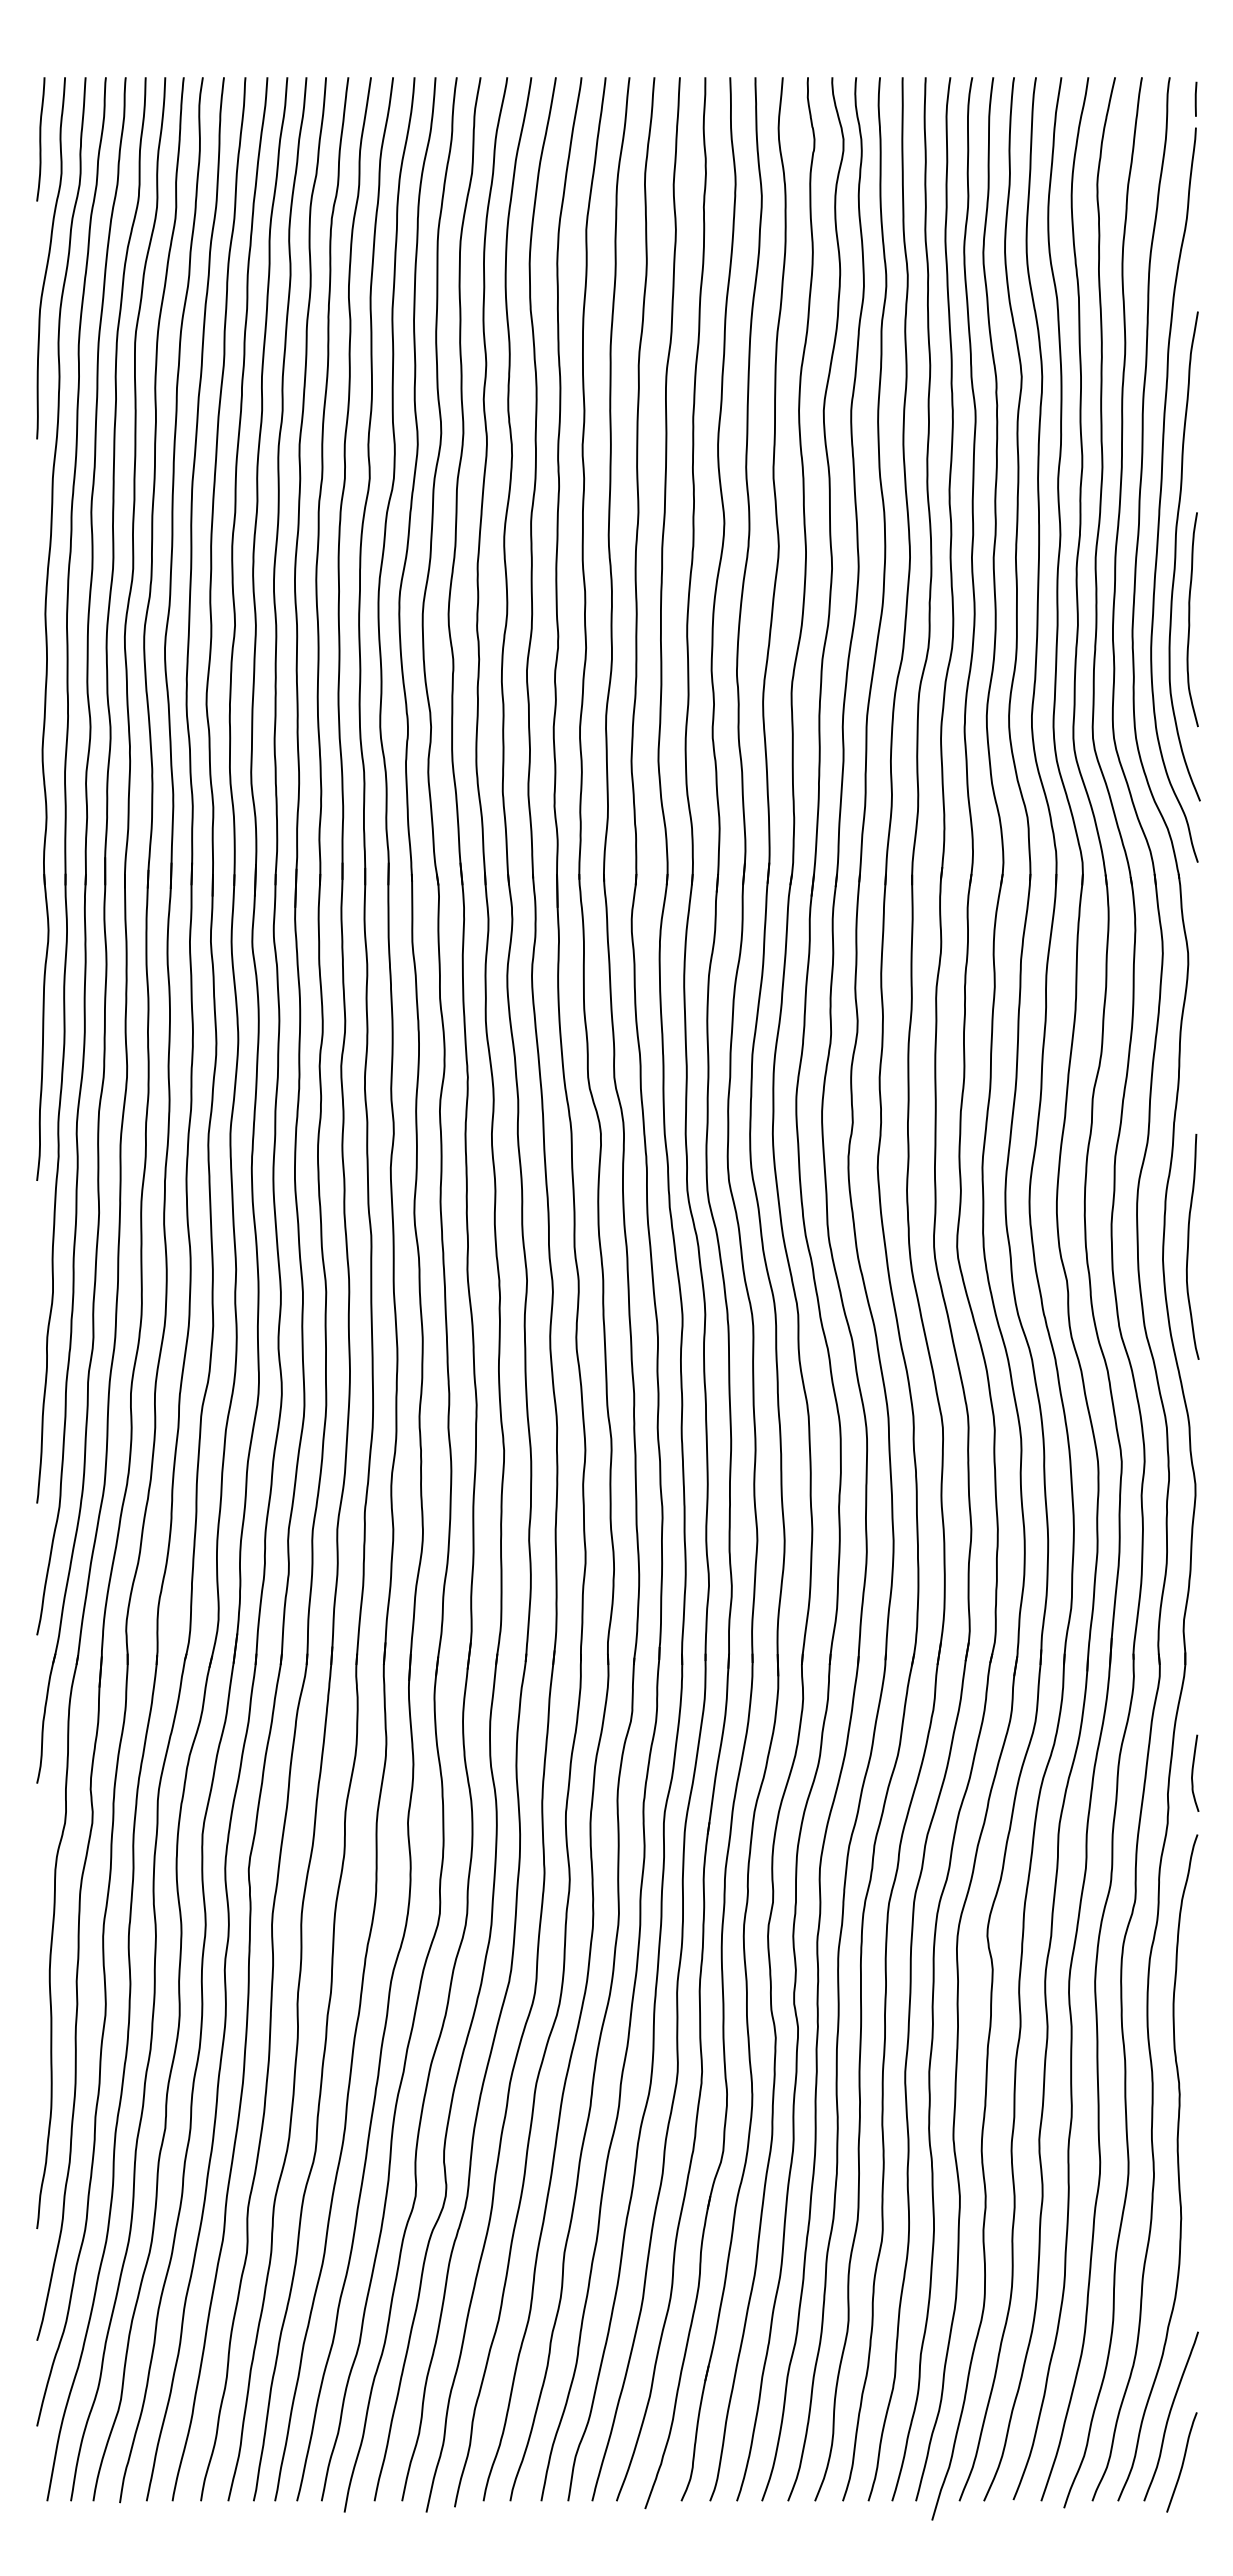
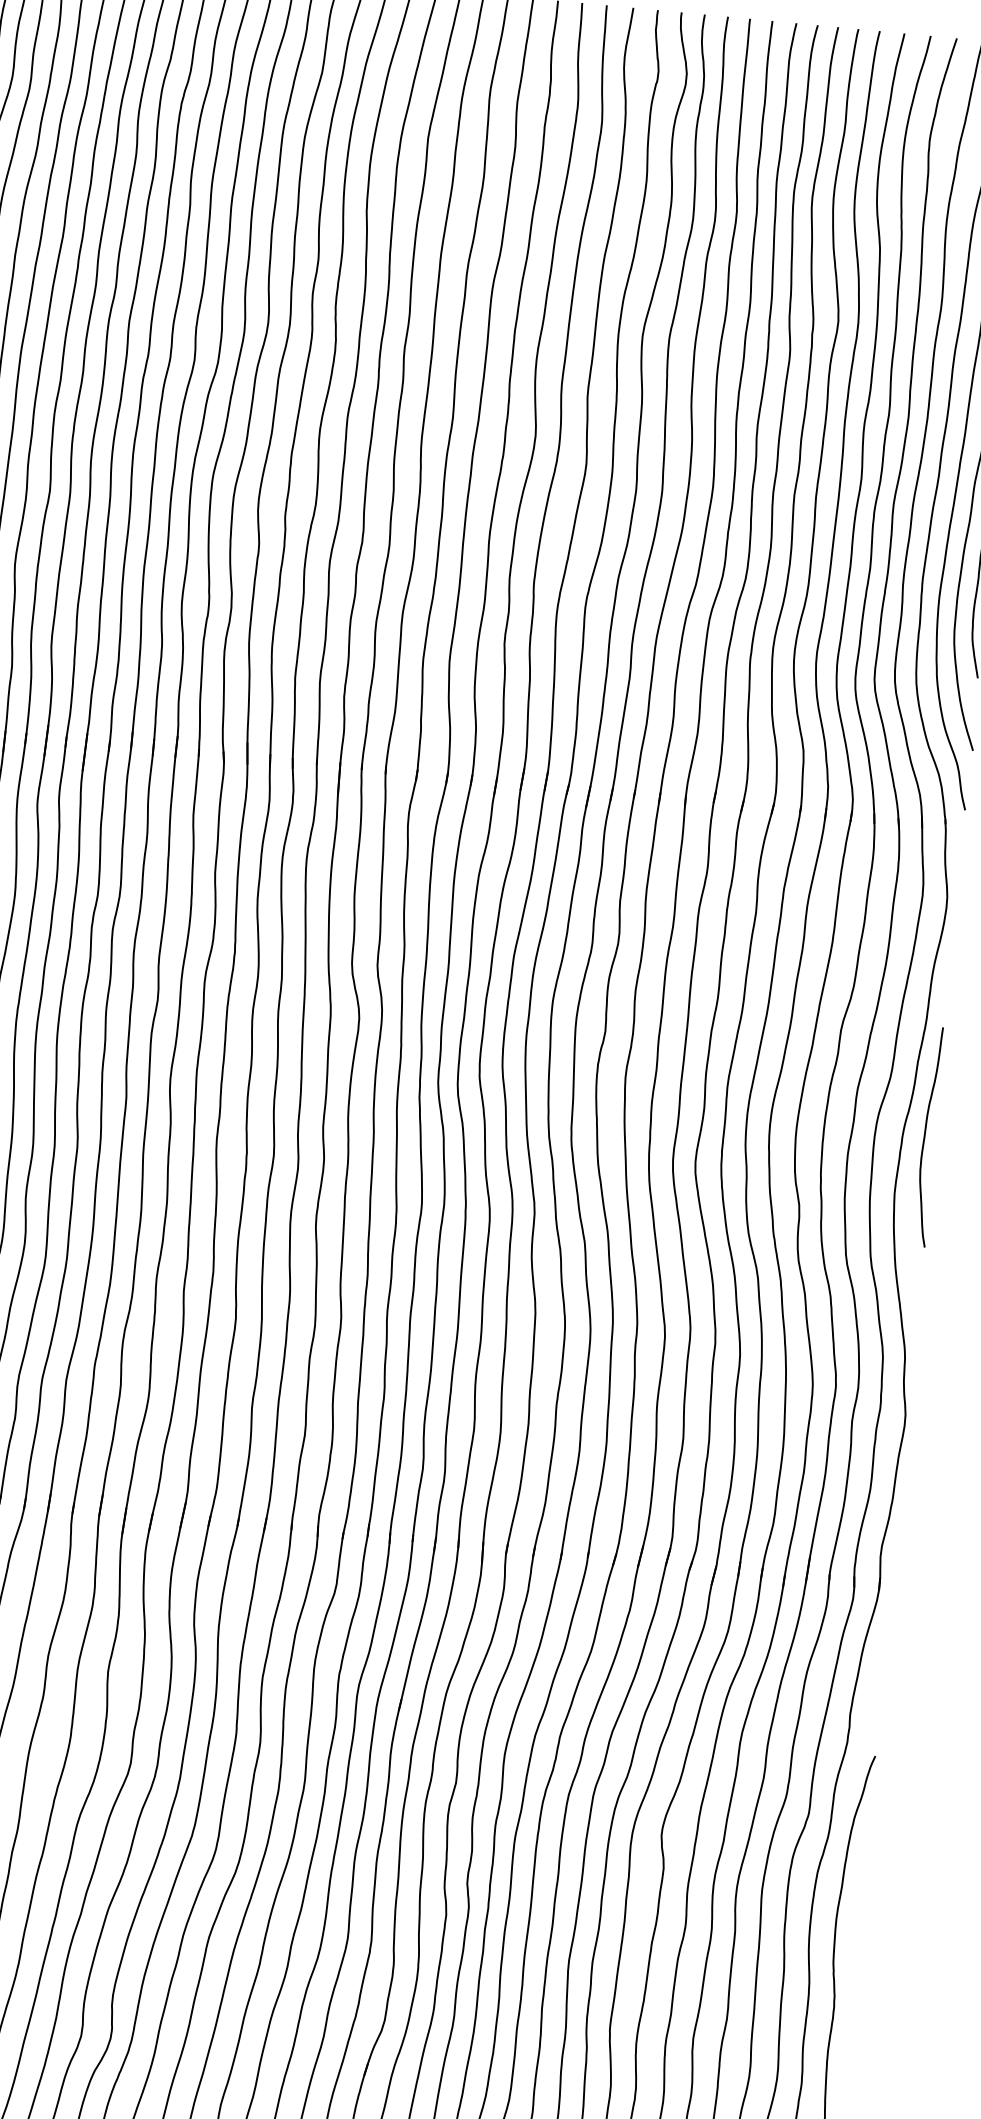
curve: (1188, 1246) -> (925, 1136), moved
curve: (1193, 1772) -> (877, 1695), removed

